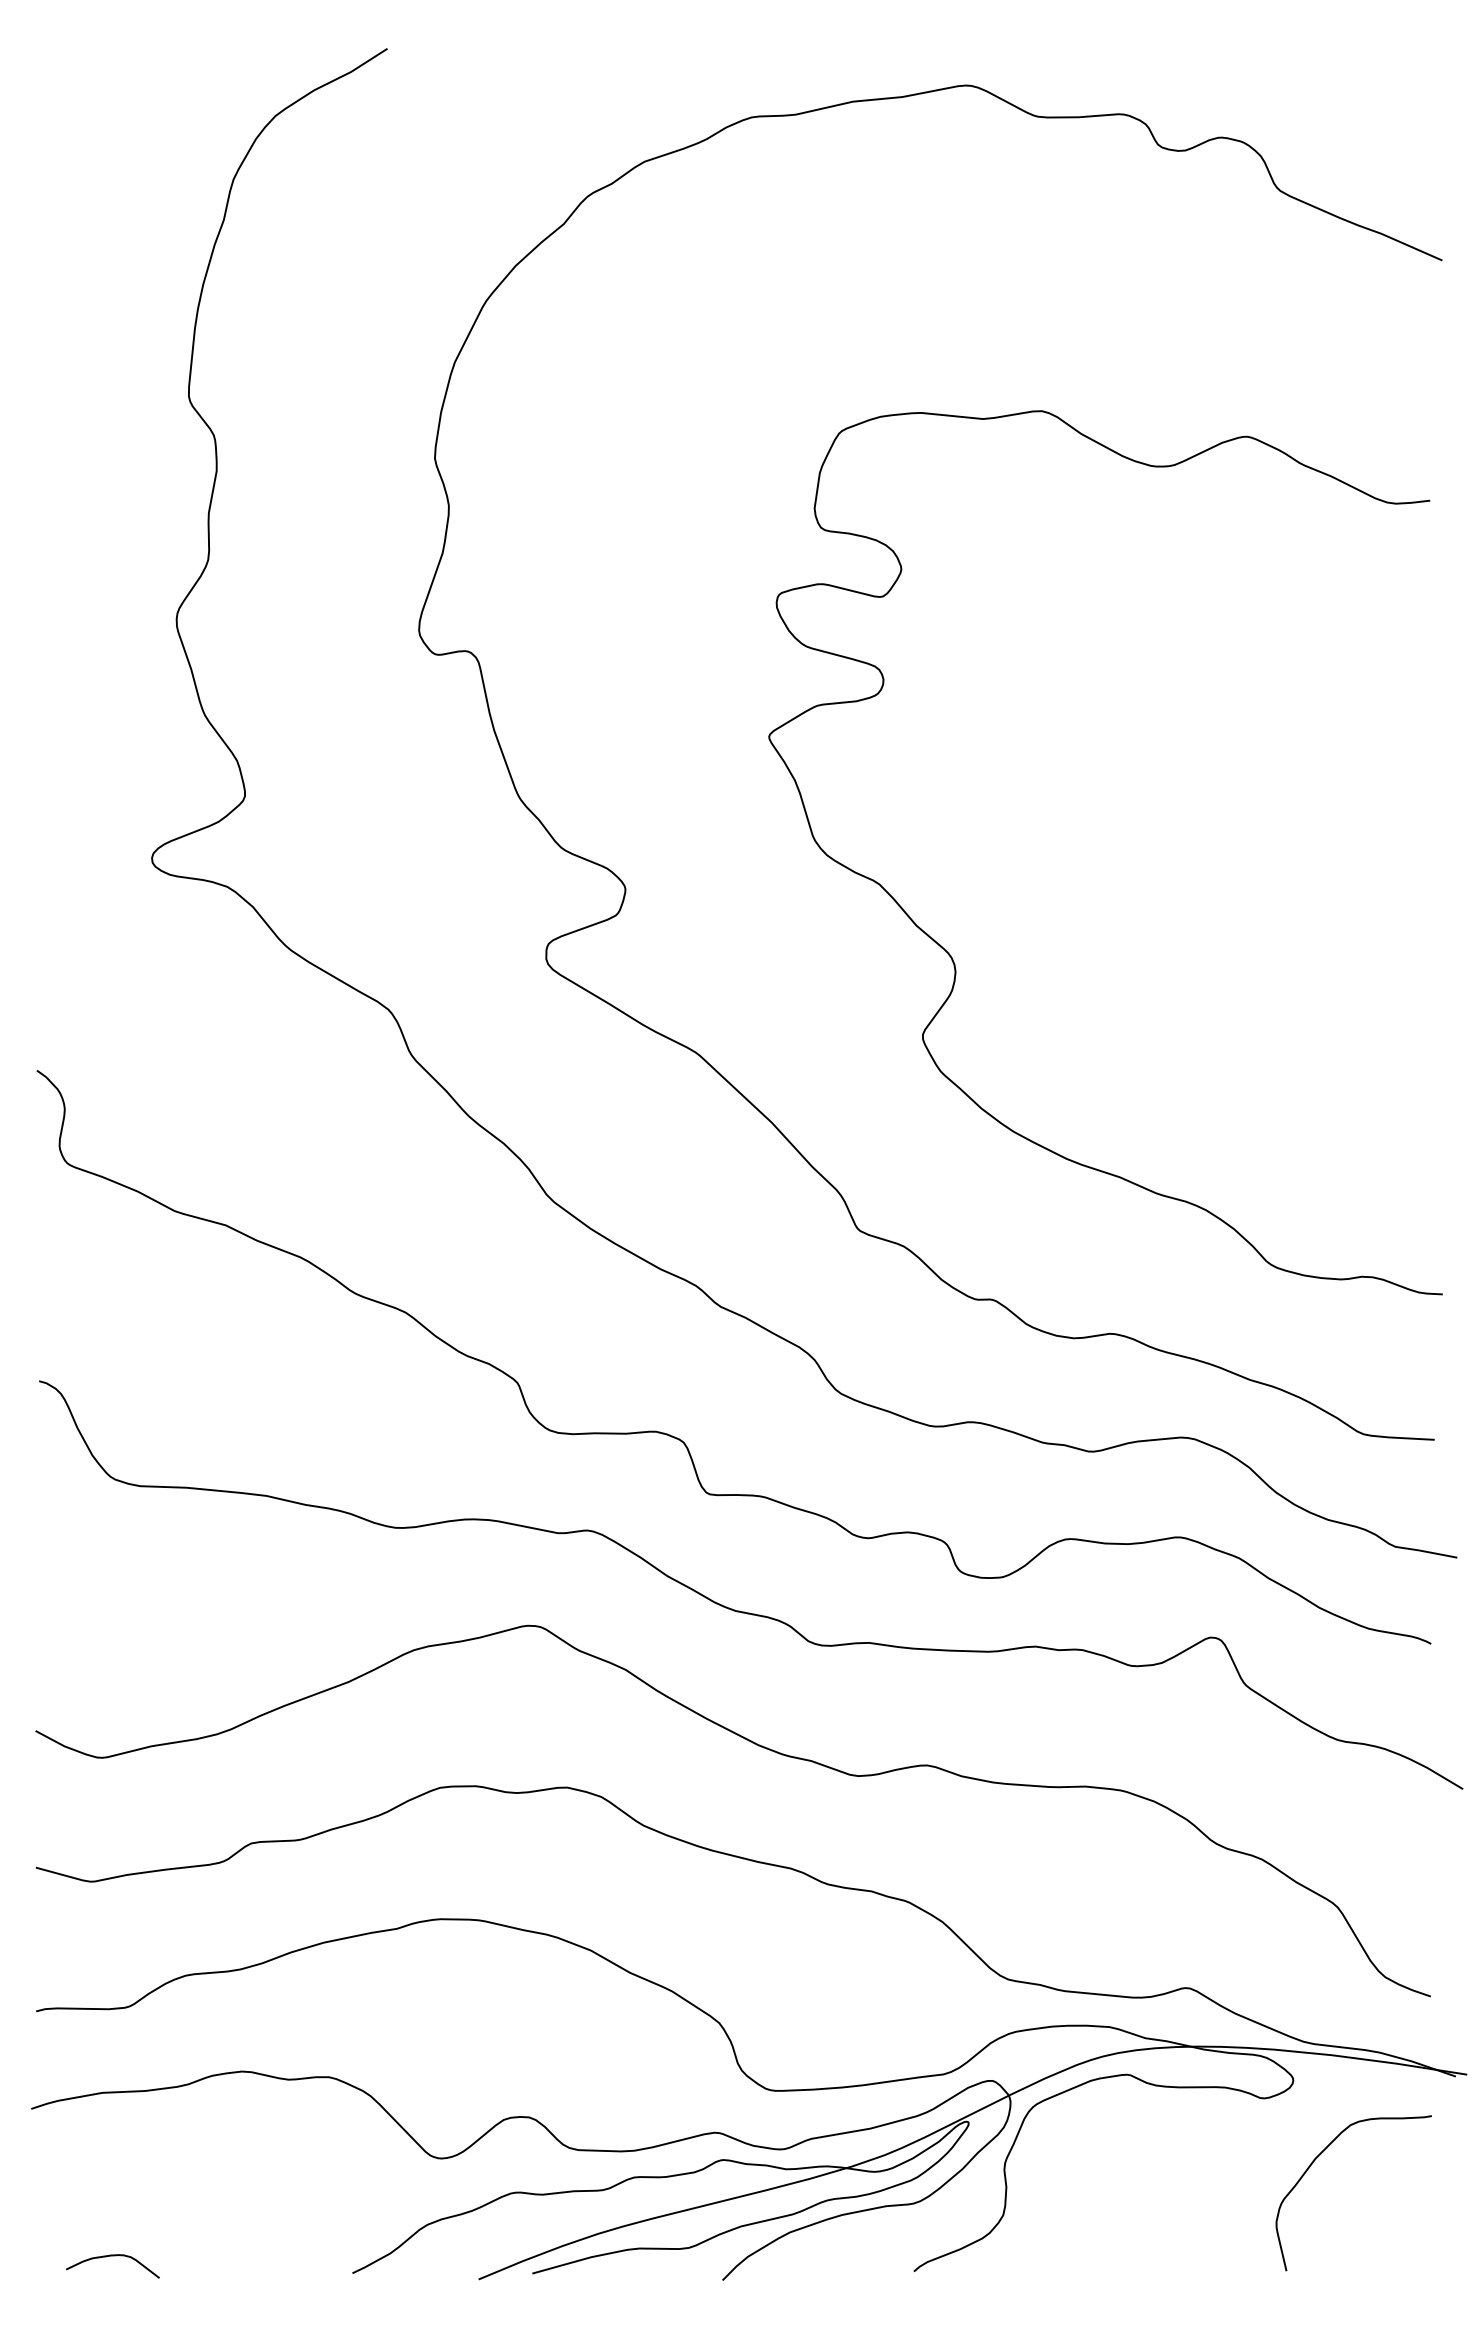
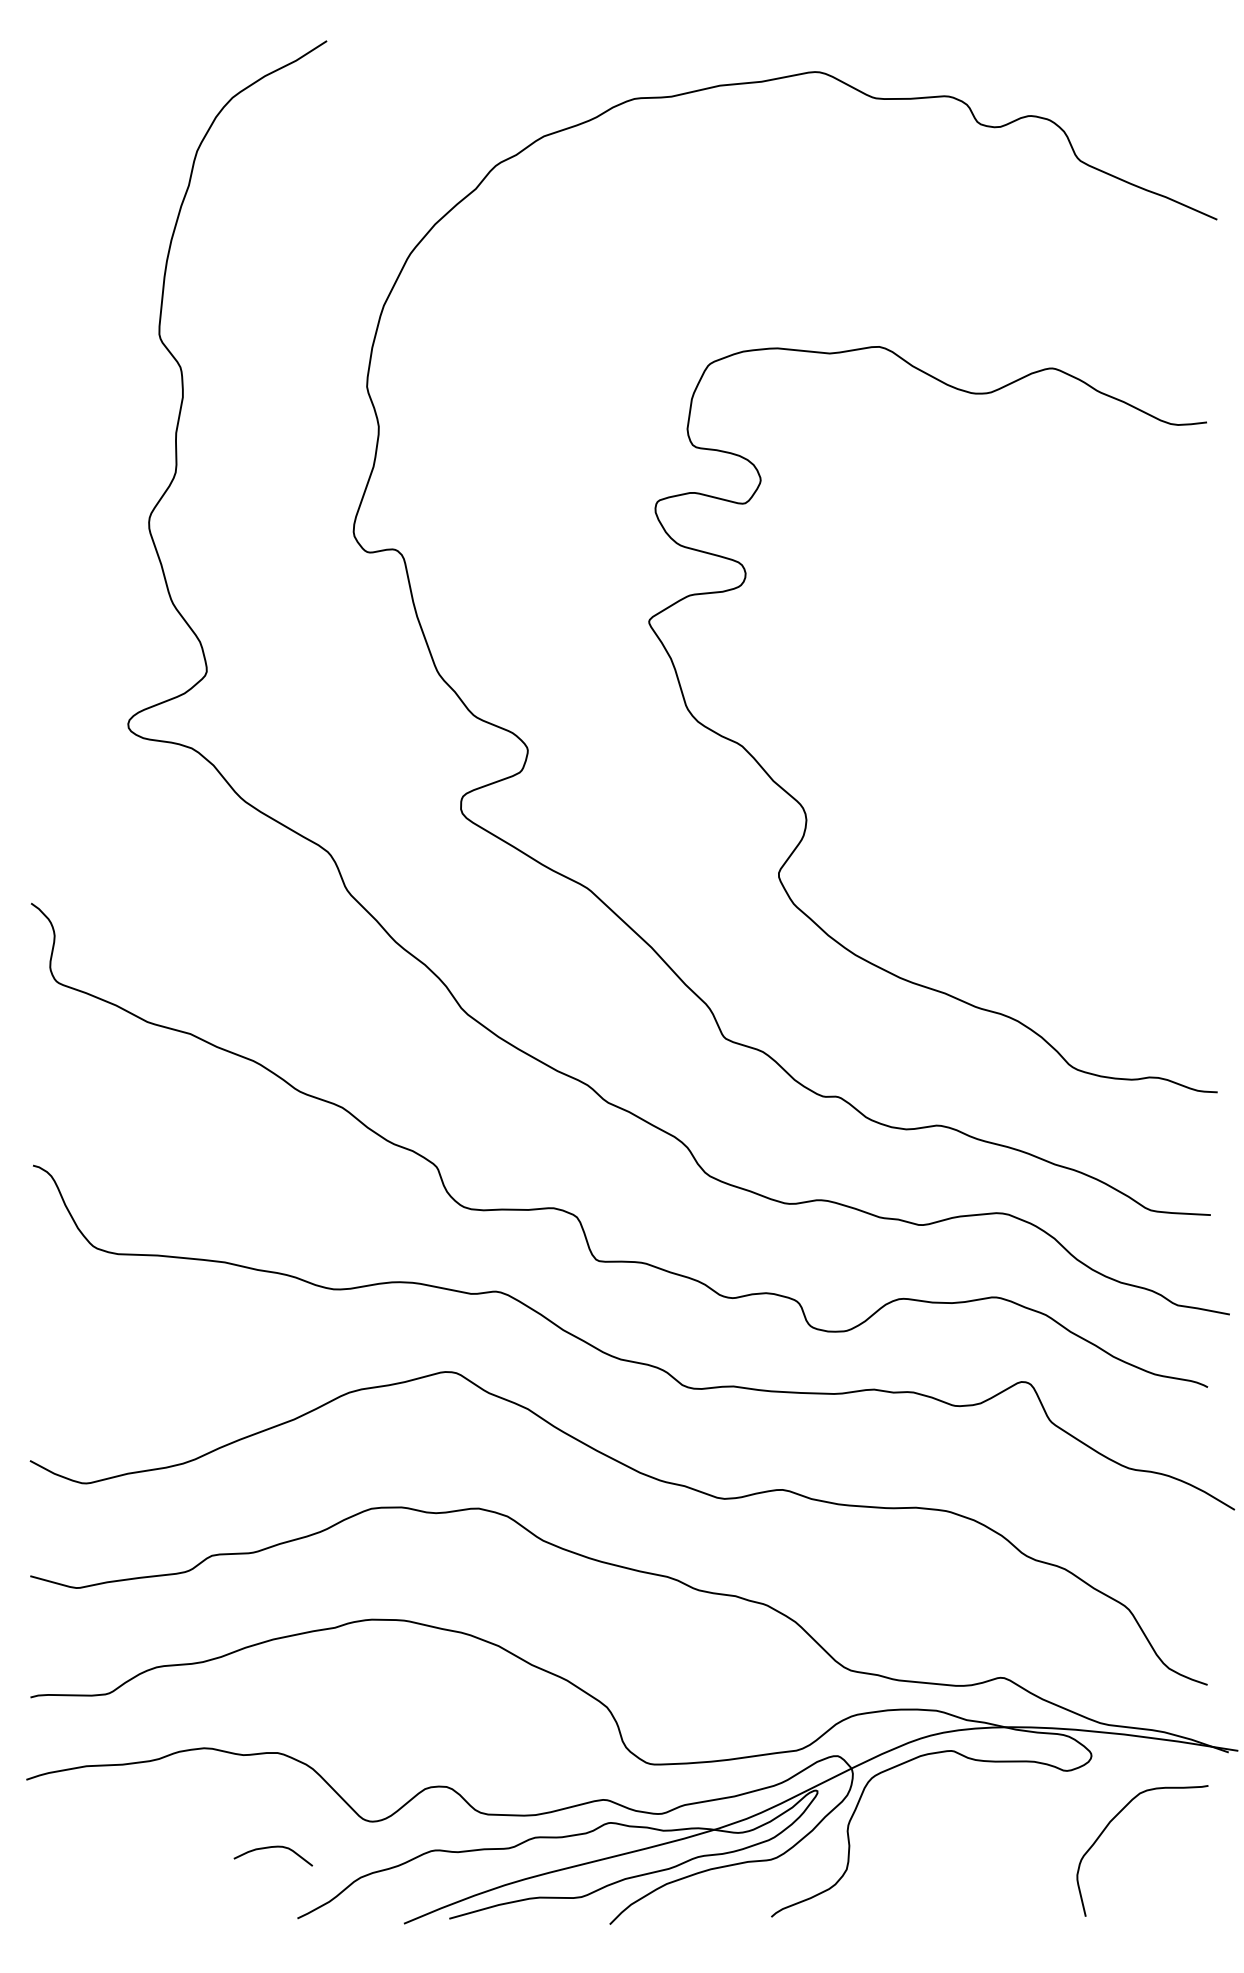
curve: (112, 2256) -> (273, 1847), moved

